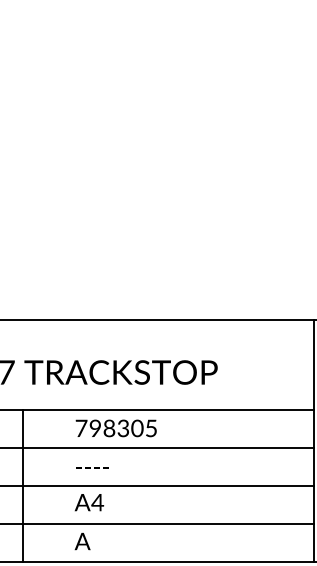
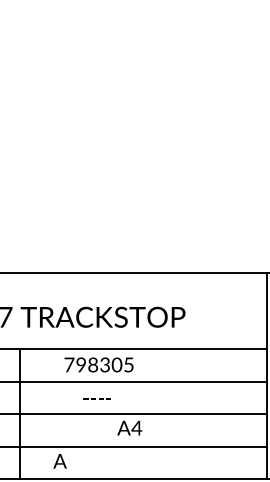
text: (92, 467) -> (97, 398), moved
text: (89, 502) -> (129, 428), moved
text: (82, 541) -> (59, 461), moved

